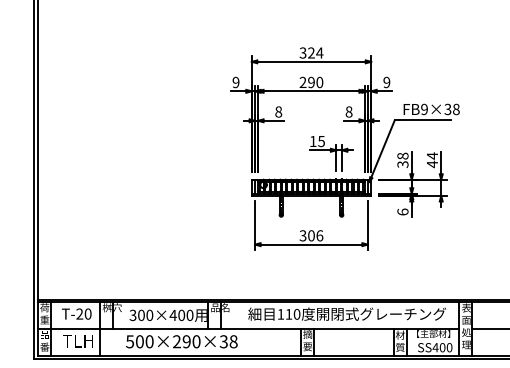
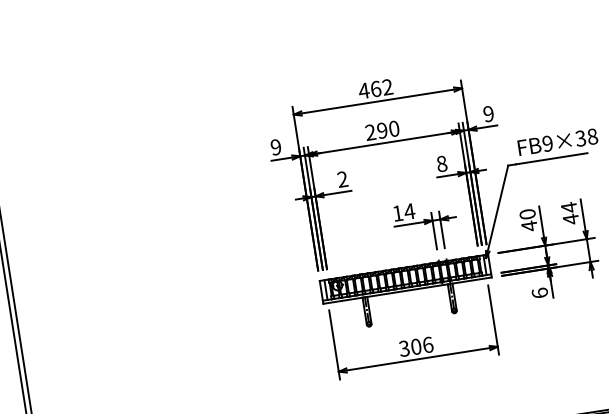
text: (311, 52) -> (375, 88), 324 -> 462
text: (278, 111) -> (342, 178), 8 -> 2
text: (321, 141) -> (409, 211), 15 -> 14
text: (402, 160) -> (527, 220), 38 -> 40

